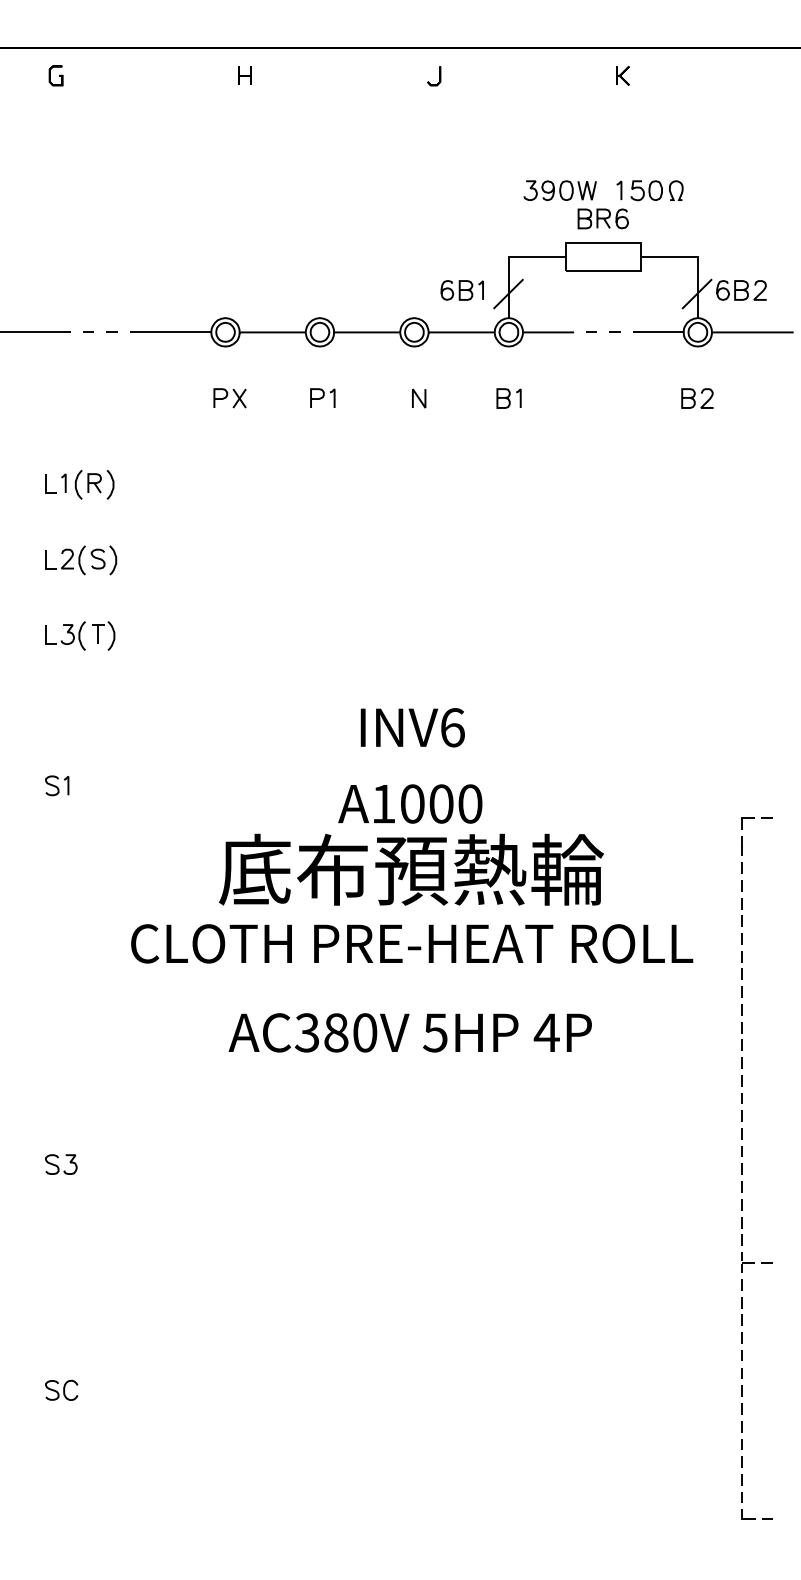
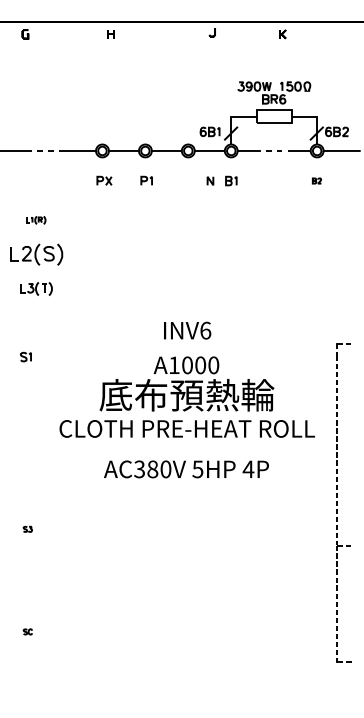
part: (432, 76) -> (211, 32), moved
line: (419, 397) -> (210, 180), moved
part: (696, 397) -> (316, 180), size x0.6
part: (80, 485) -> (36, 220), size x0.6
part: (80, 560) -> (36, 254), size x1.6
part: (60, 1165) -> (27, 529), size x0.6
part: (755, 1167) -> (343, 502), moved
part: (60, 1389) -> (27, 631), size x0.6

